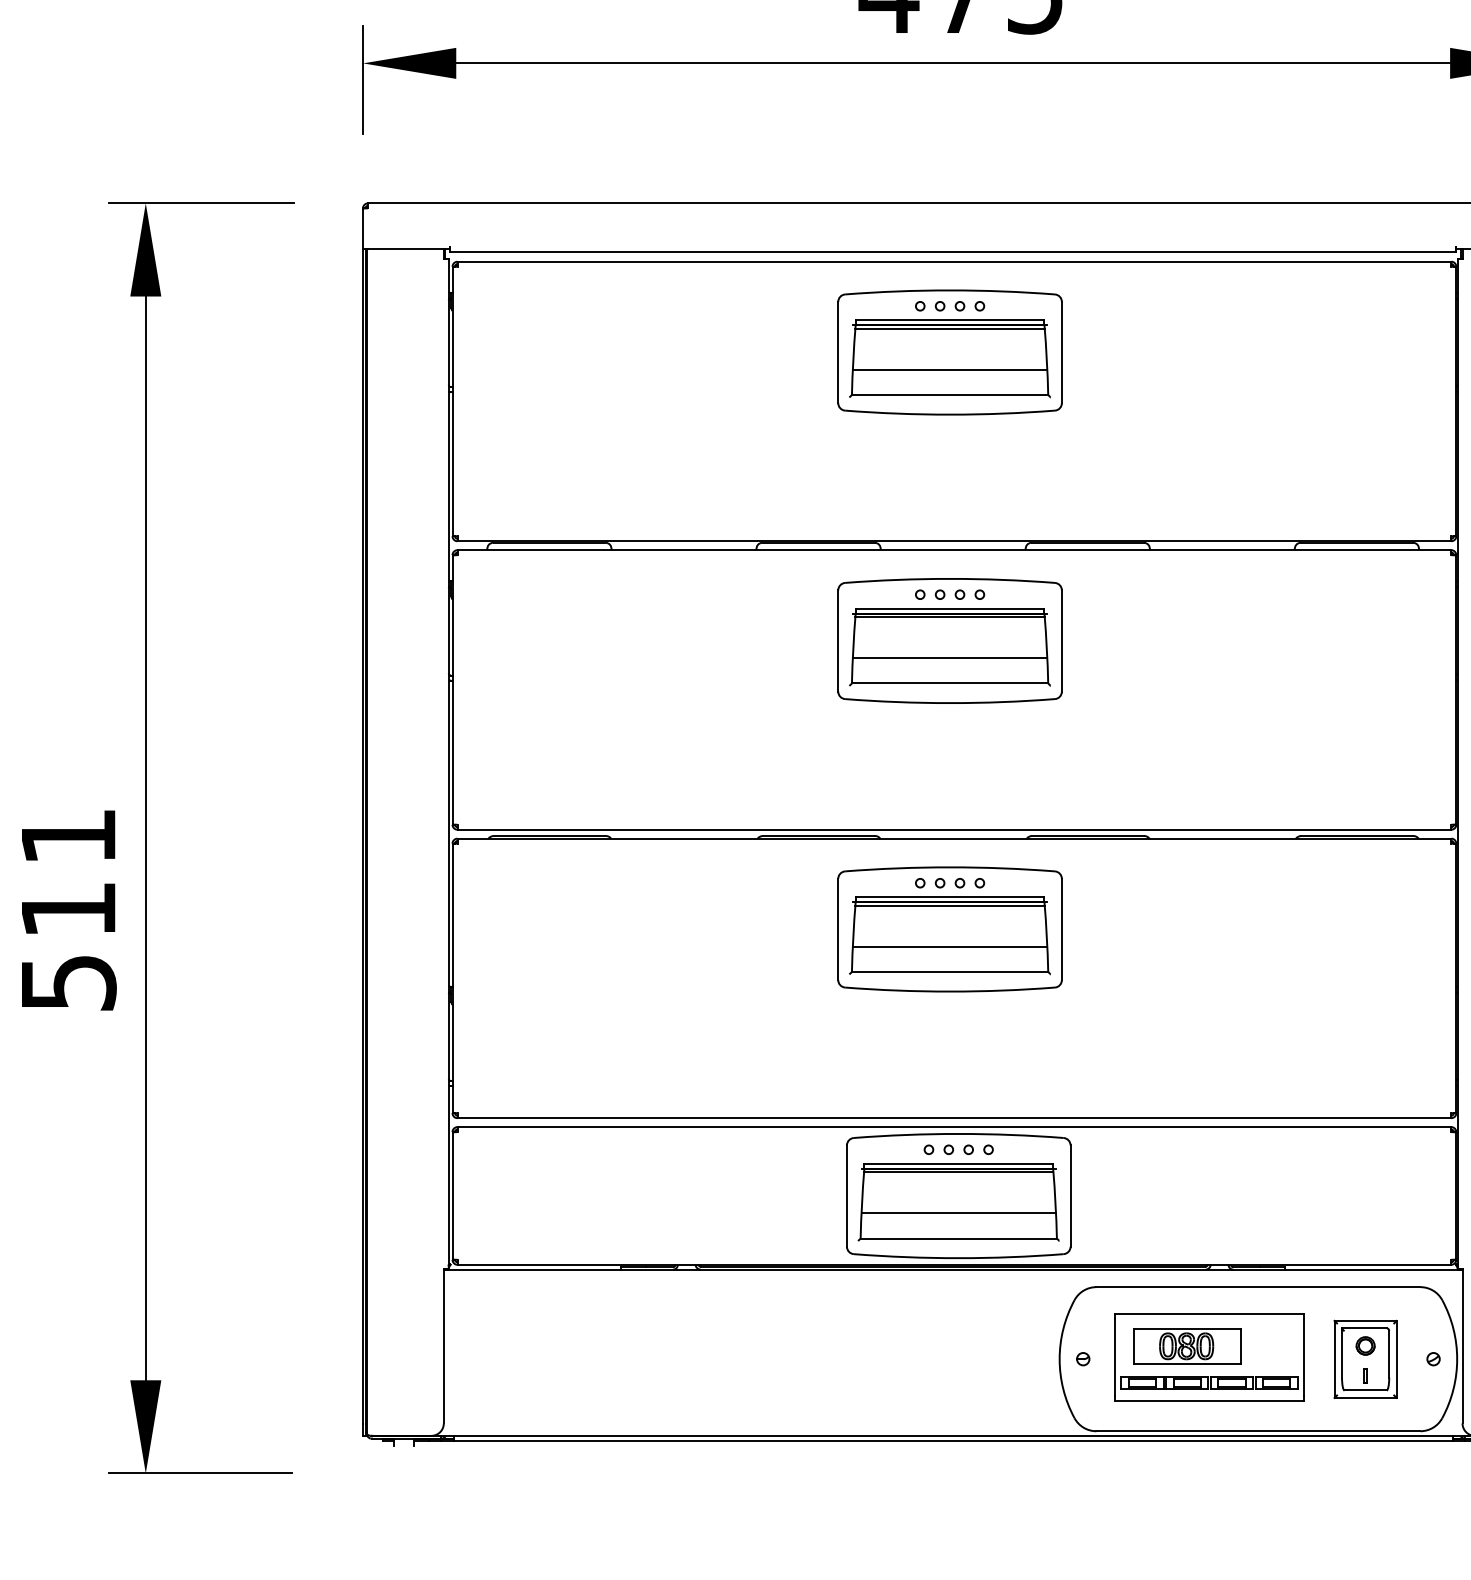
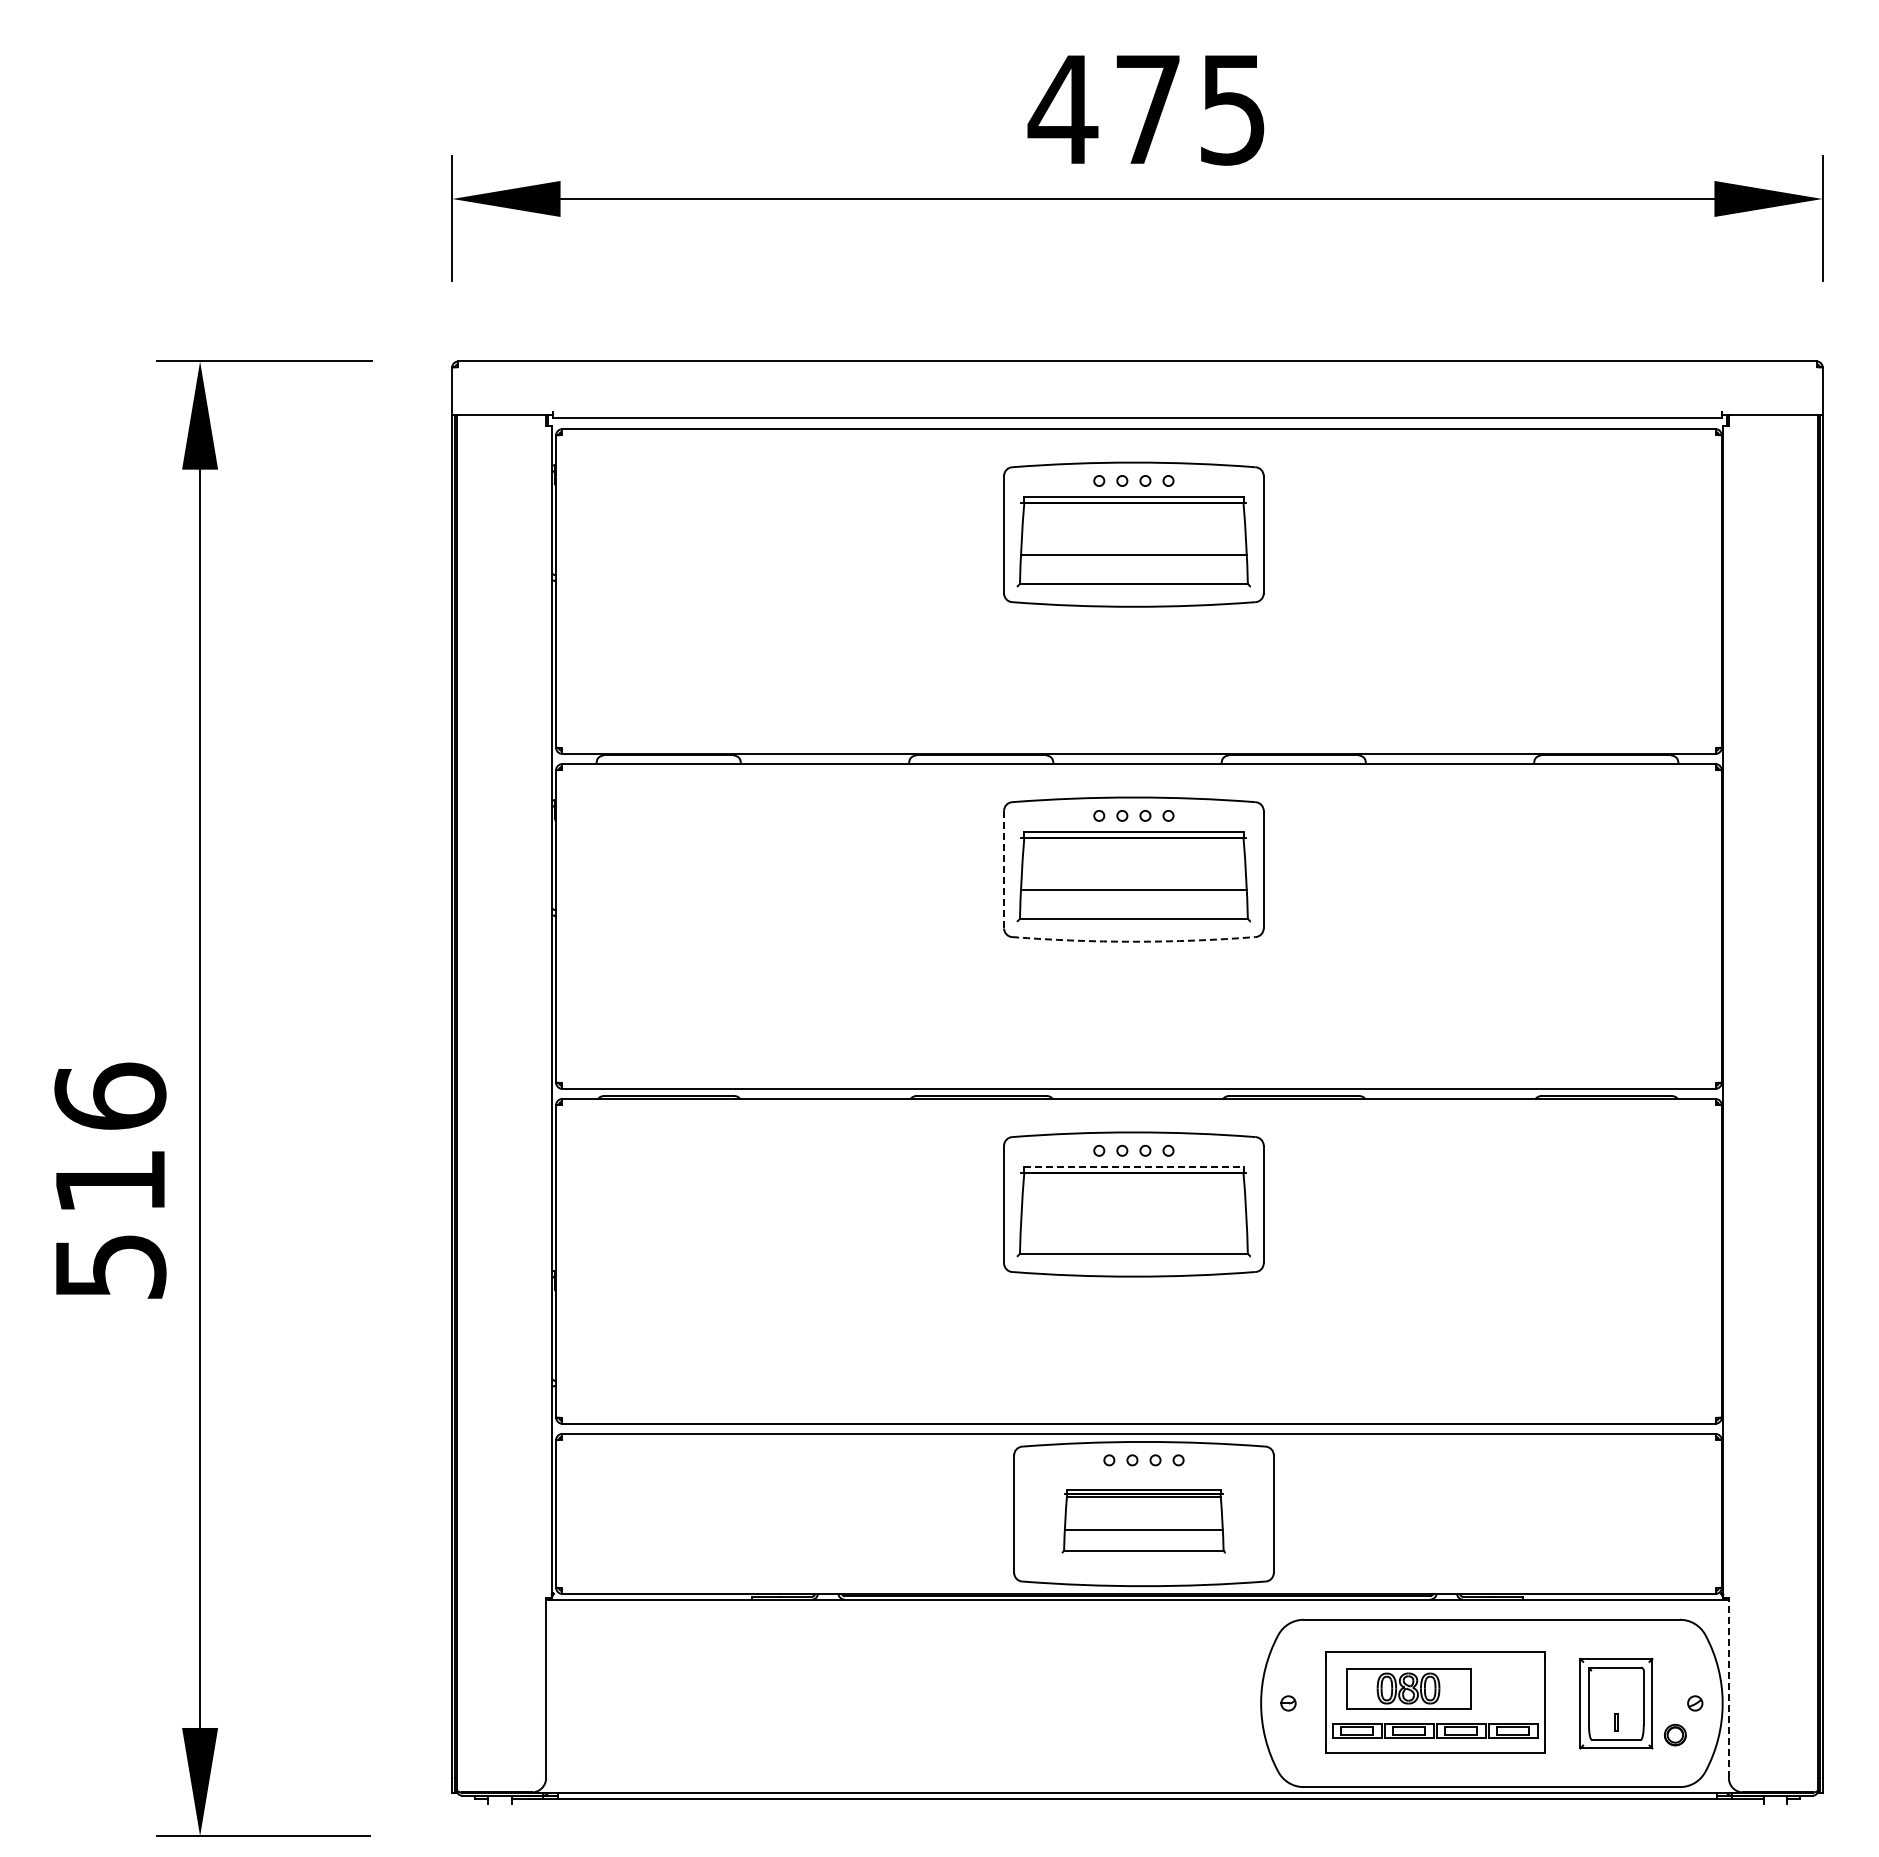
line: (949, 329) -> (1133, 507), removed
line: (949, 617) -> (1133, 842), removed
line: (838, 640) -> (1004, 869), solid -> dashed
arc: (949, 702) -> (1133, 941), solid -> dashed
text: (68, 835) -> (110, 1095), 511 -> 516
line: (949, 897) -> (1133, 1167), solid -> dashed
line: (949, 906) -> (1133, 1177), removed
line: (949, 946) -> (1133, 1224), removed
part: (958, 1202) -> (1143, 1521), size x0.7
part: (1365, 1345) -> (1675, 1734), moved
line: (1462, 1346) -> (1728, 1688), solid -> dashed

